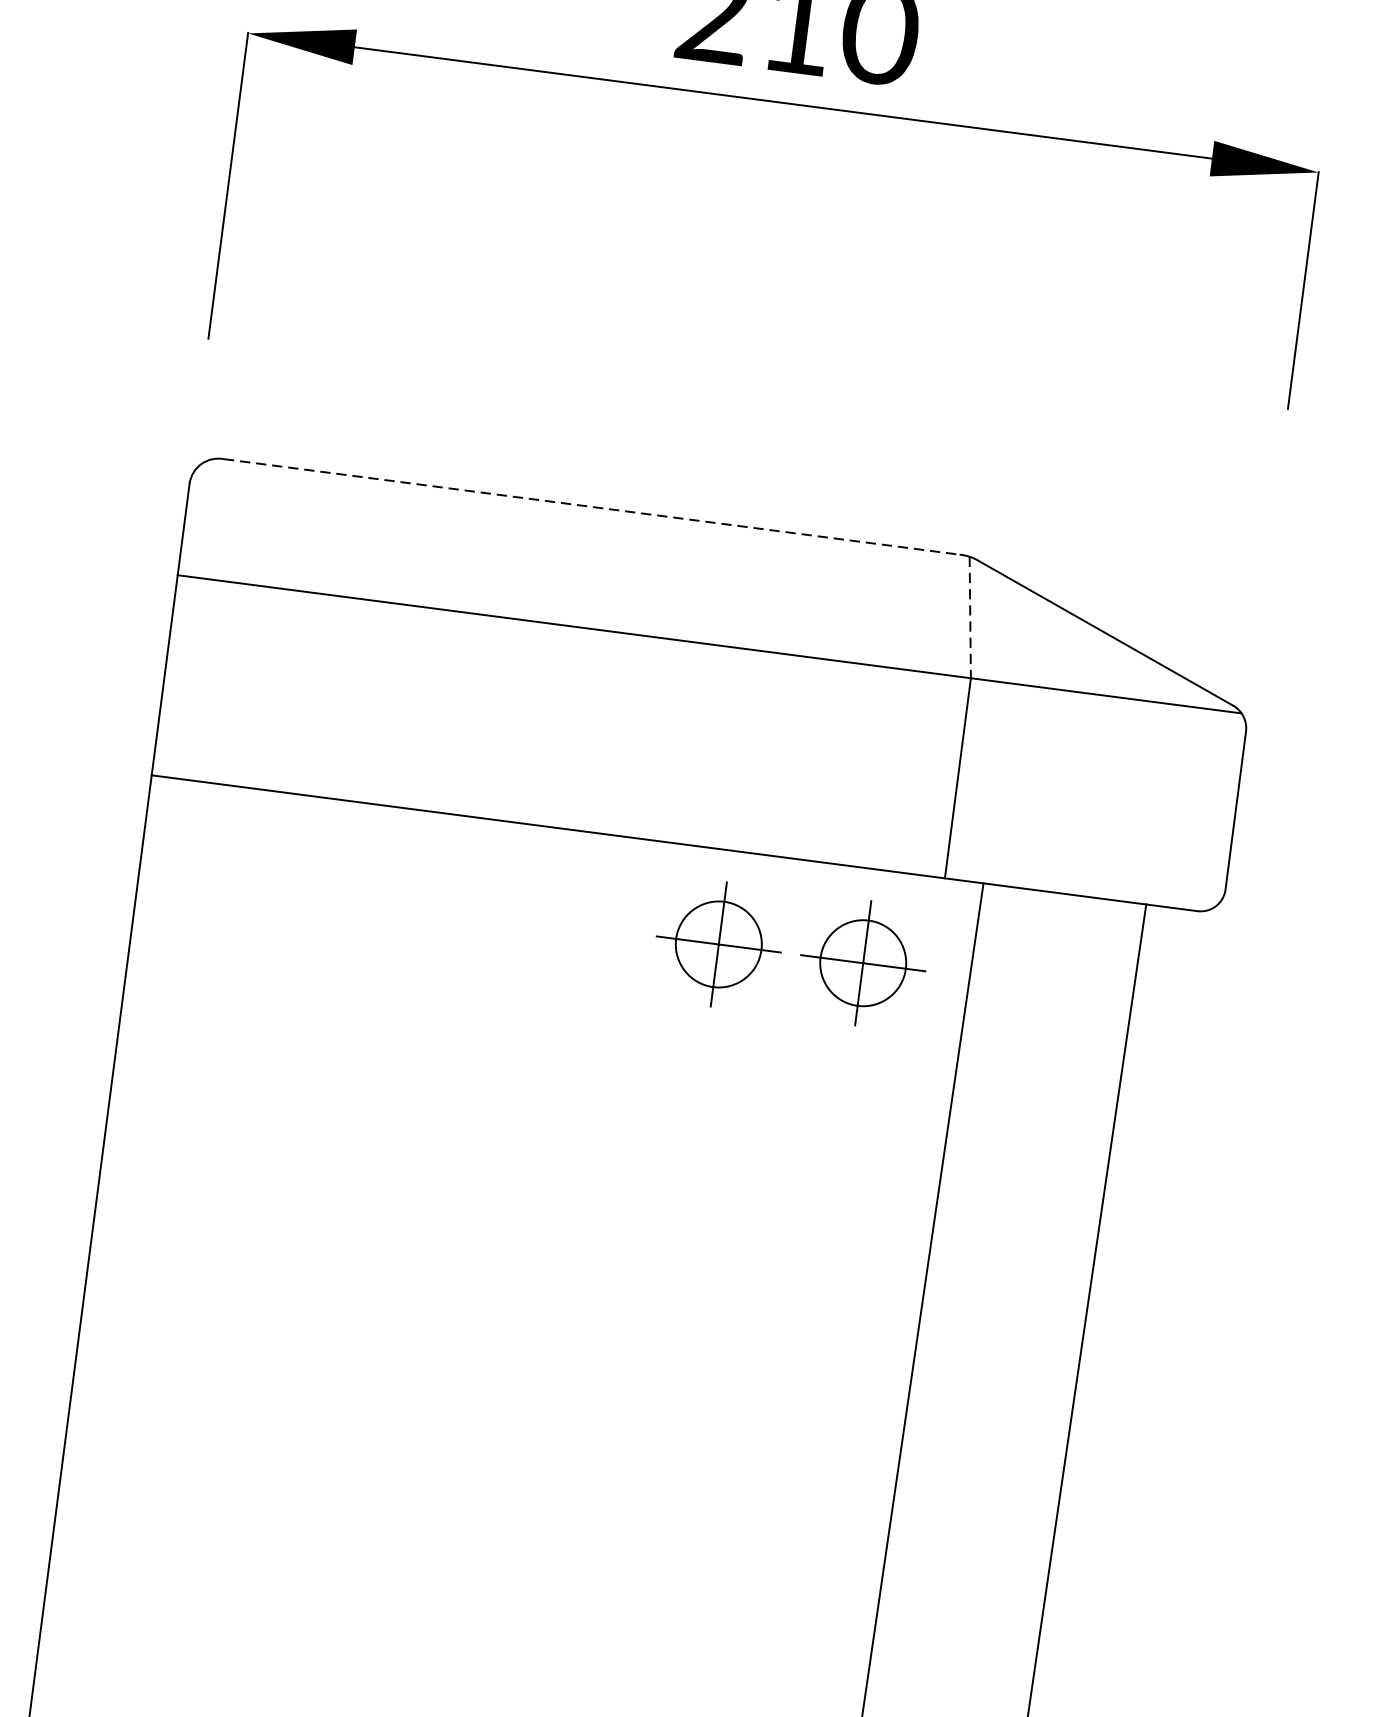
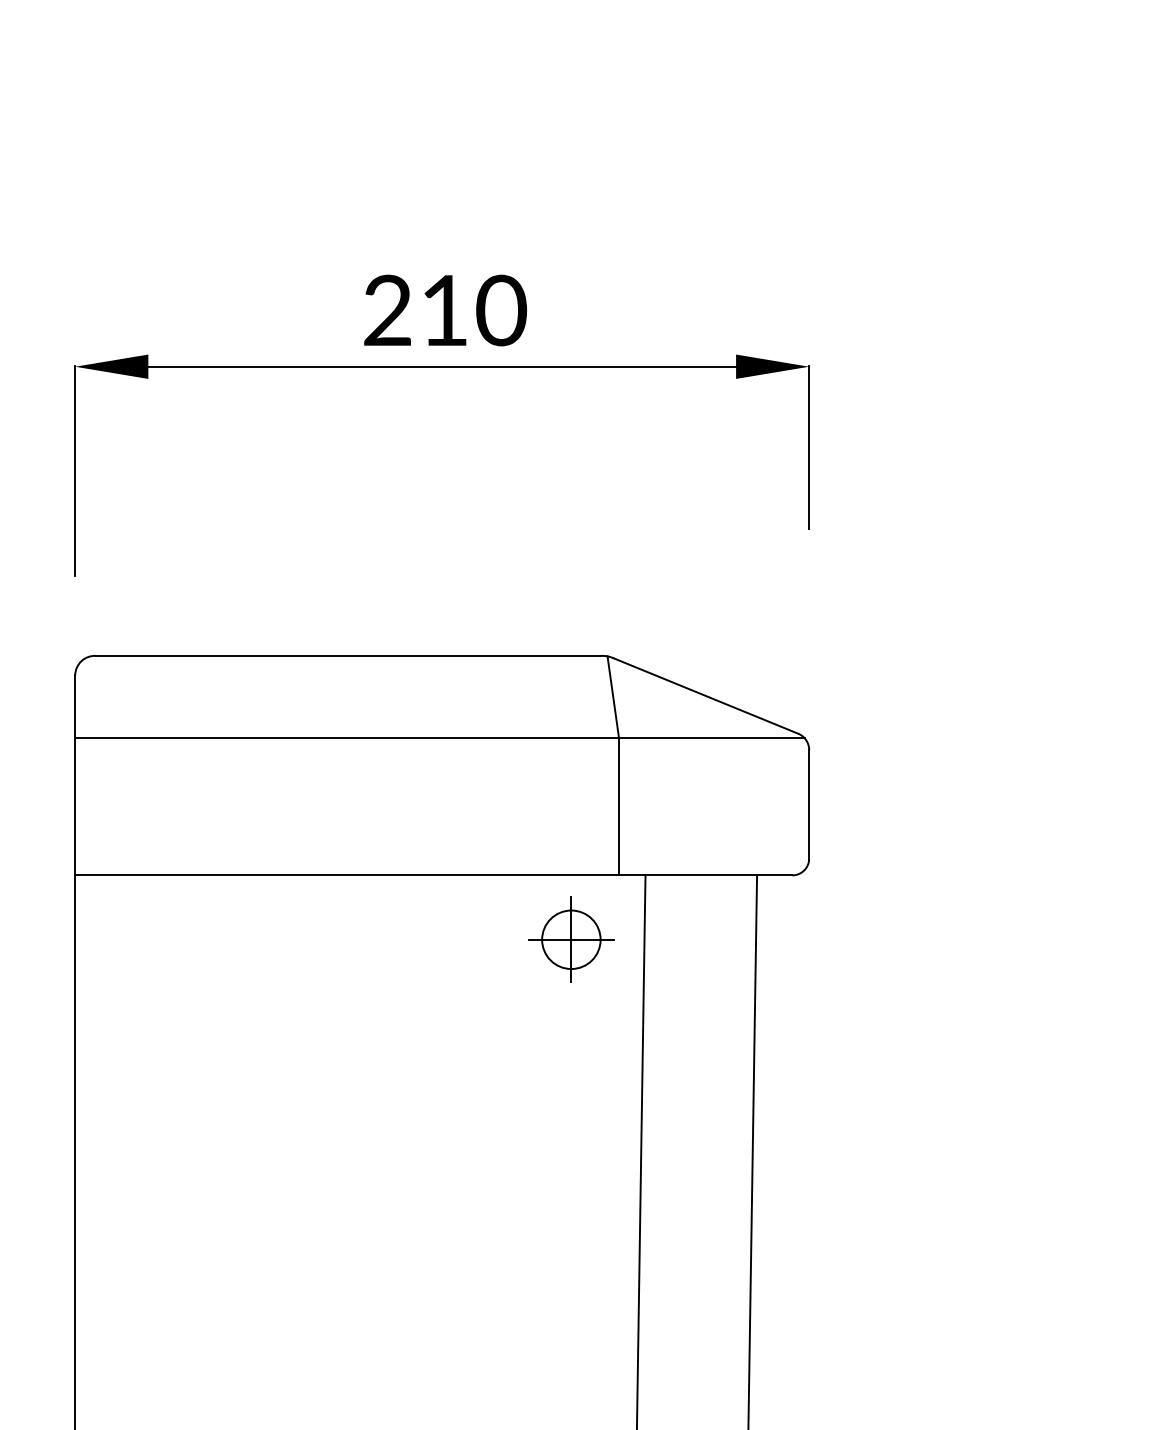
line: (591, 506) -> (348, 655), dashed -> solid
line: (970, 617) -> (613, 697), dashed -> solid
part: (719, 944) -> (472, 939), removed

